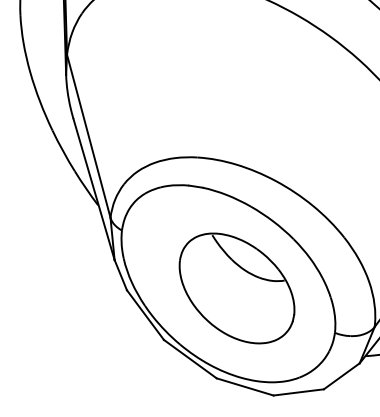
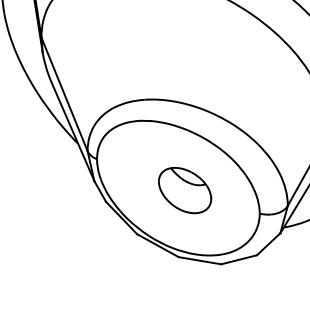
part: (236, 288) -> (184, 190), size x0.6

